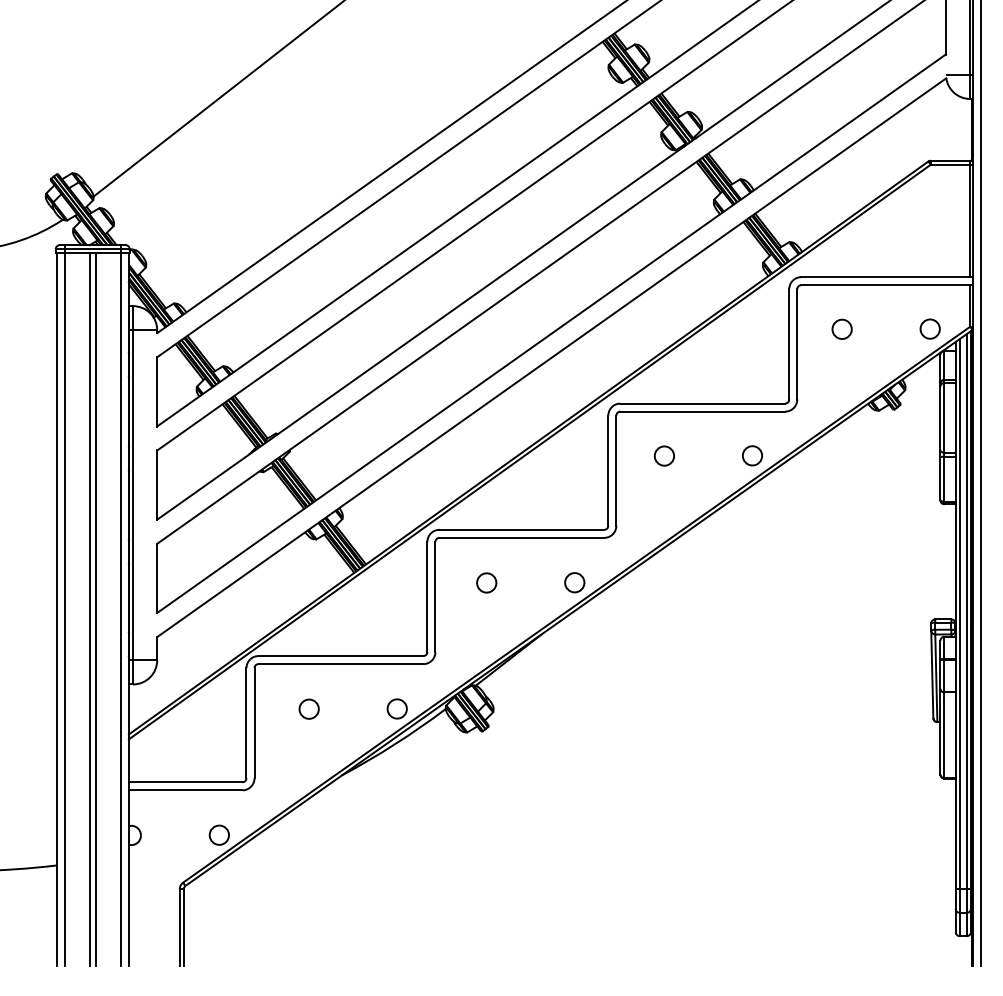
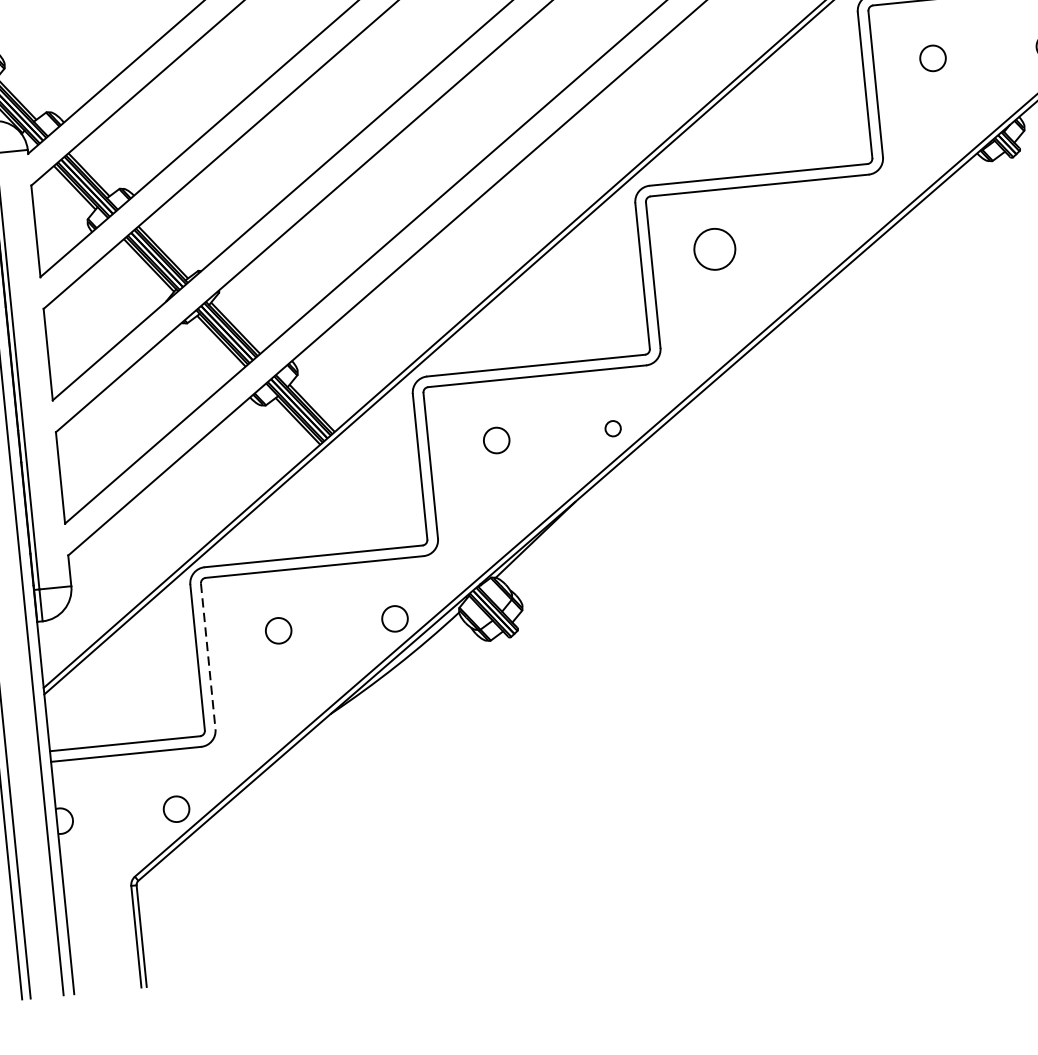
circle: (664, 455) -> (714, 248), size x1.6
circle: (752, 455) -> (831, 236), removed
circle: (574, 582) -> (612, 428), size x0.6
line: (254, 723) -> (208, 656), solid -> dashed

